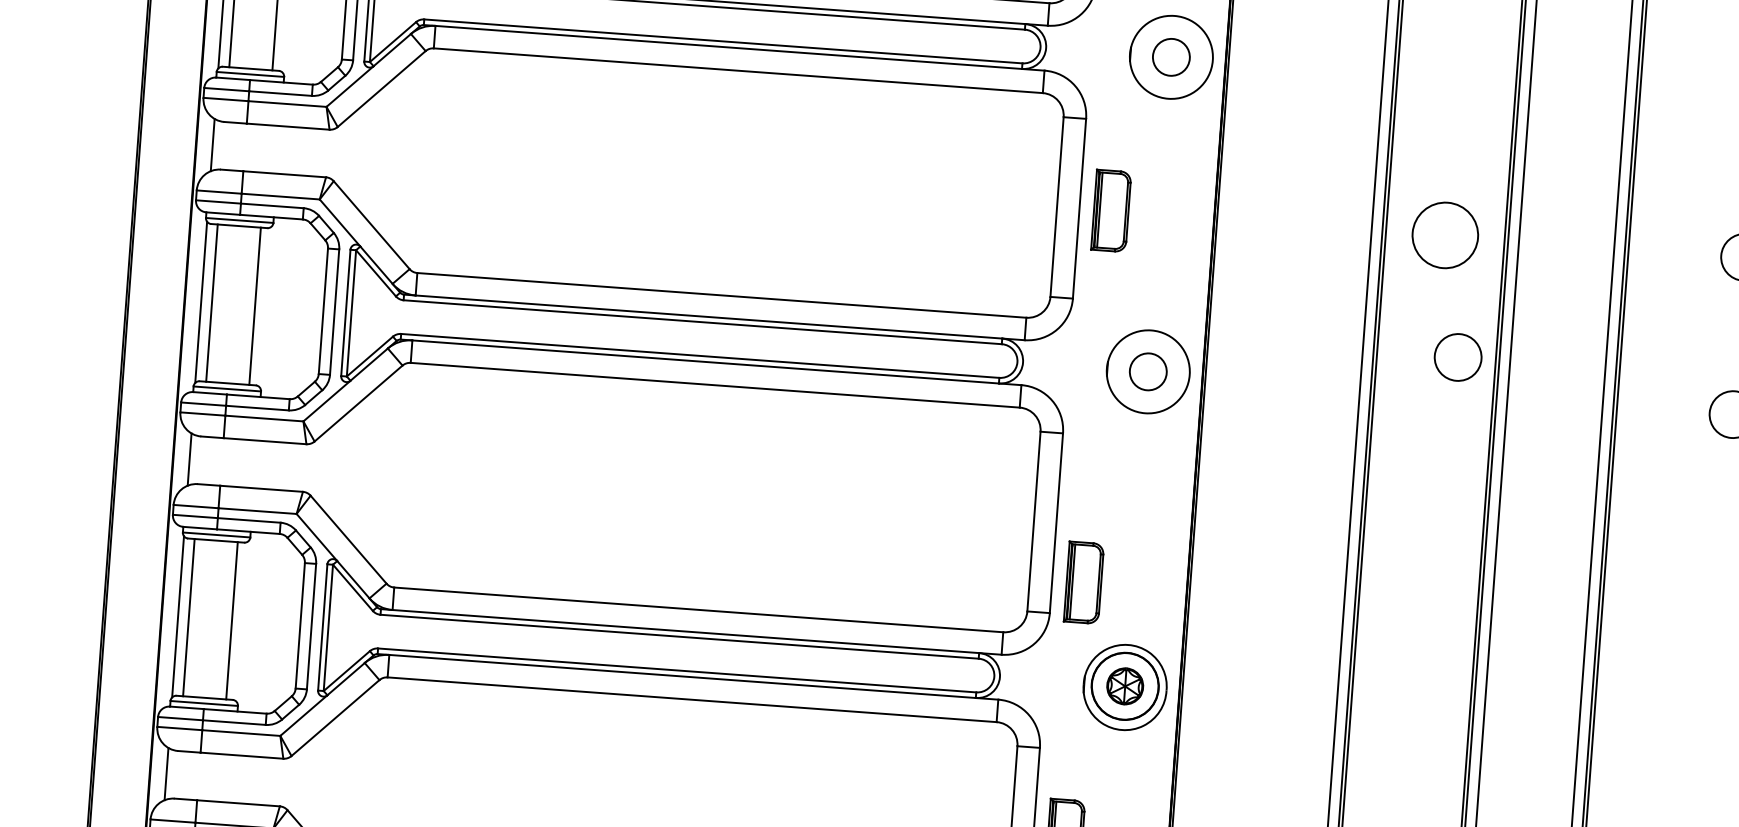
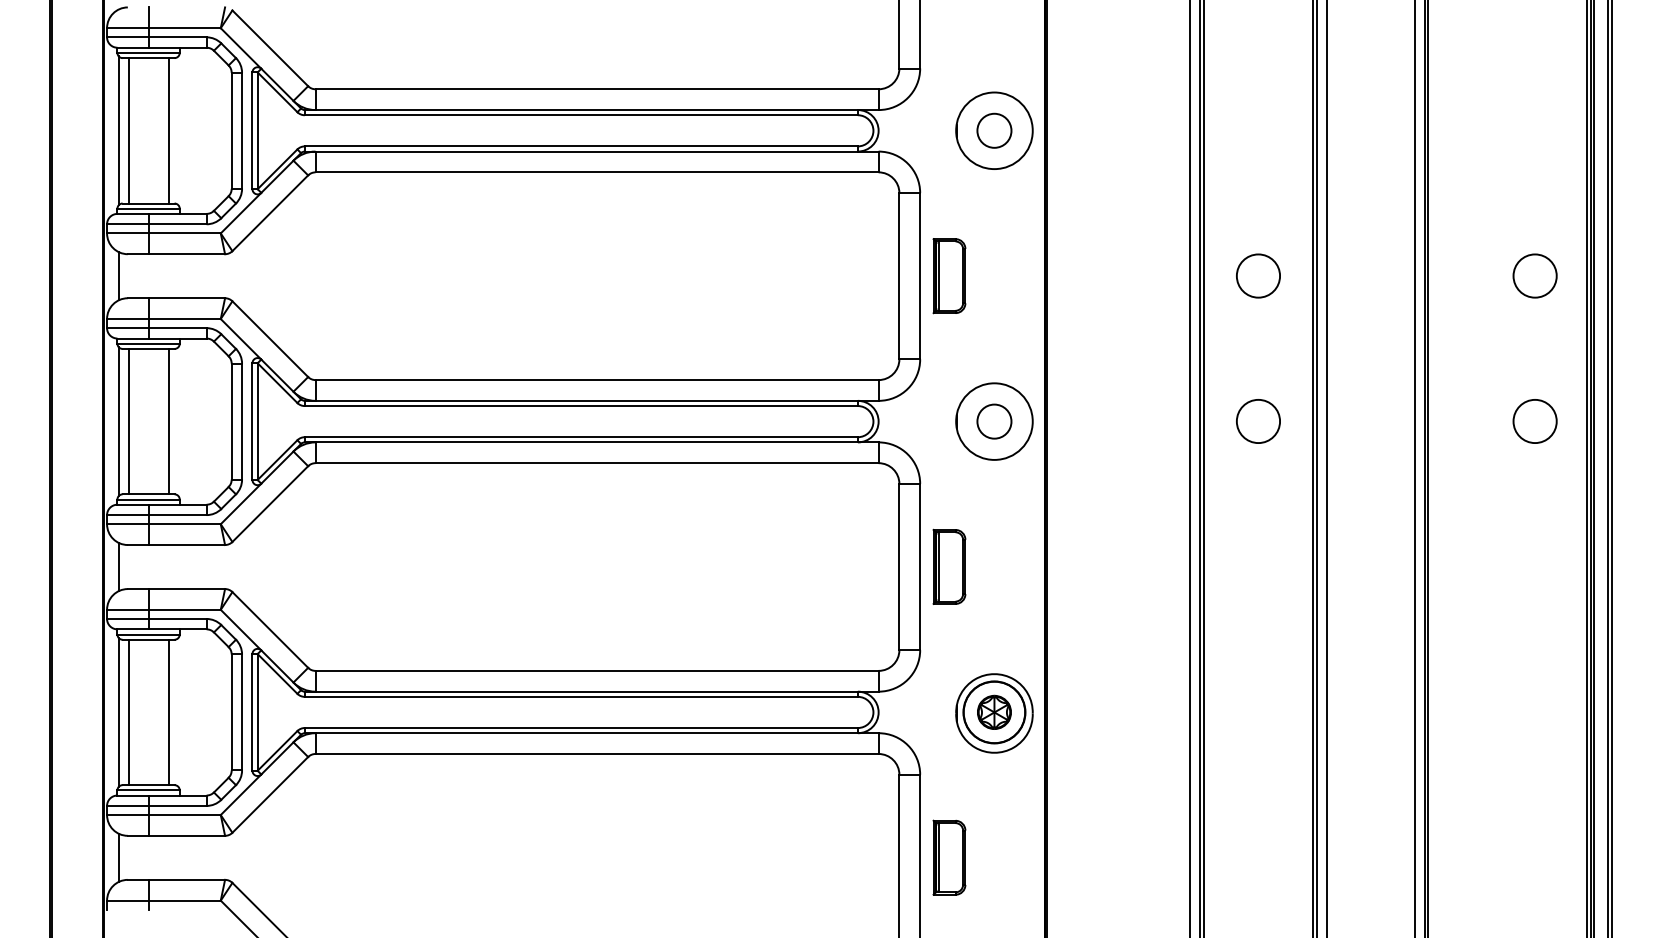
circle: (1445, 234) -> (1258, 275), size x0.71
circle: (1458, 357) -> (1258, 421), moved
part: (1083, 582) -> (949, 566), moved

